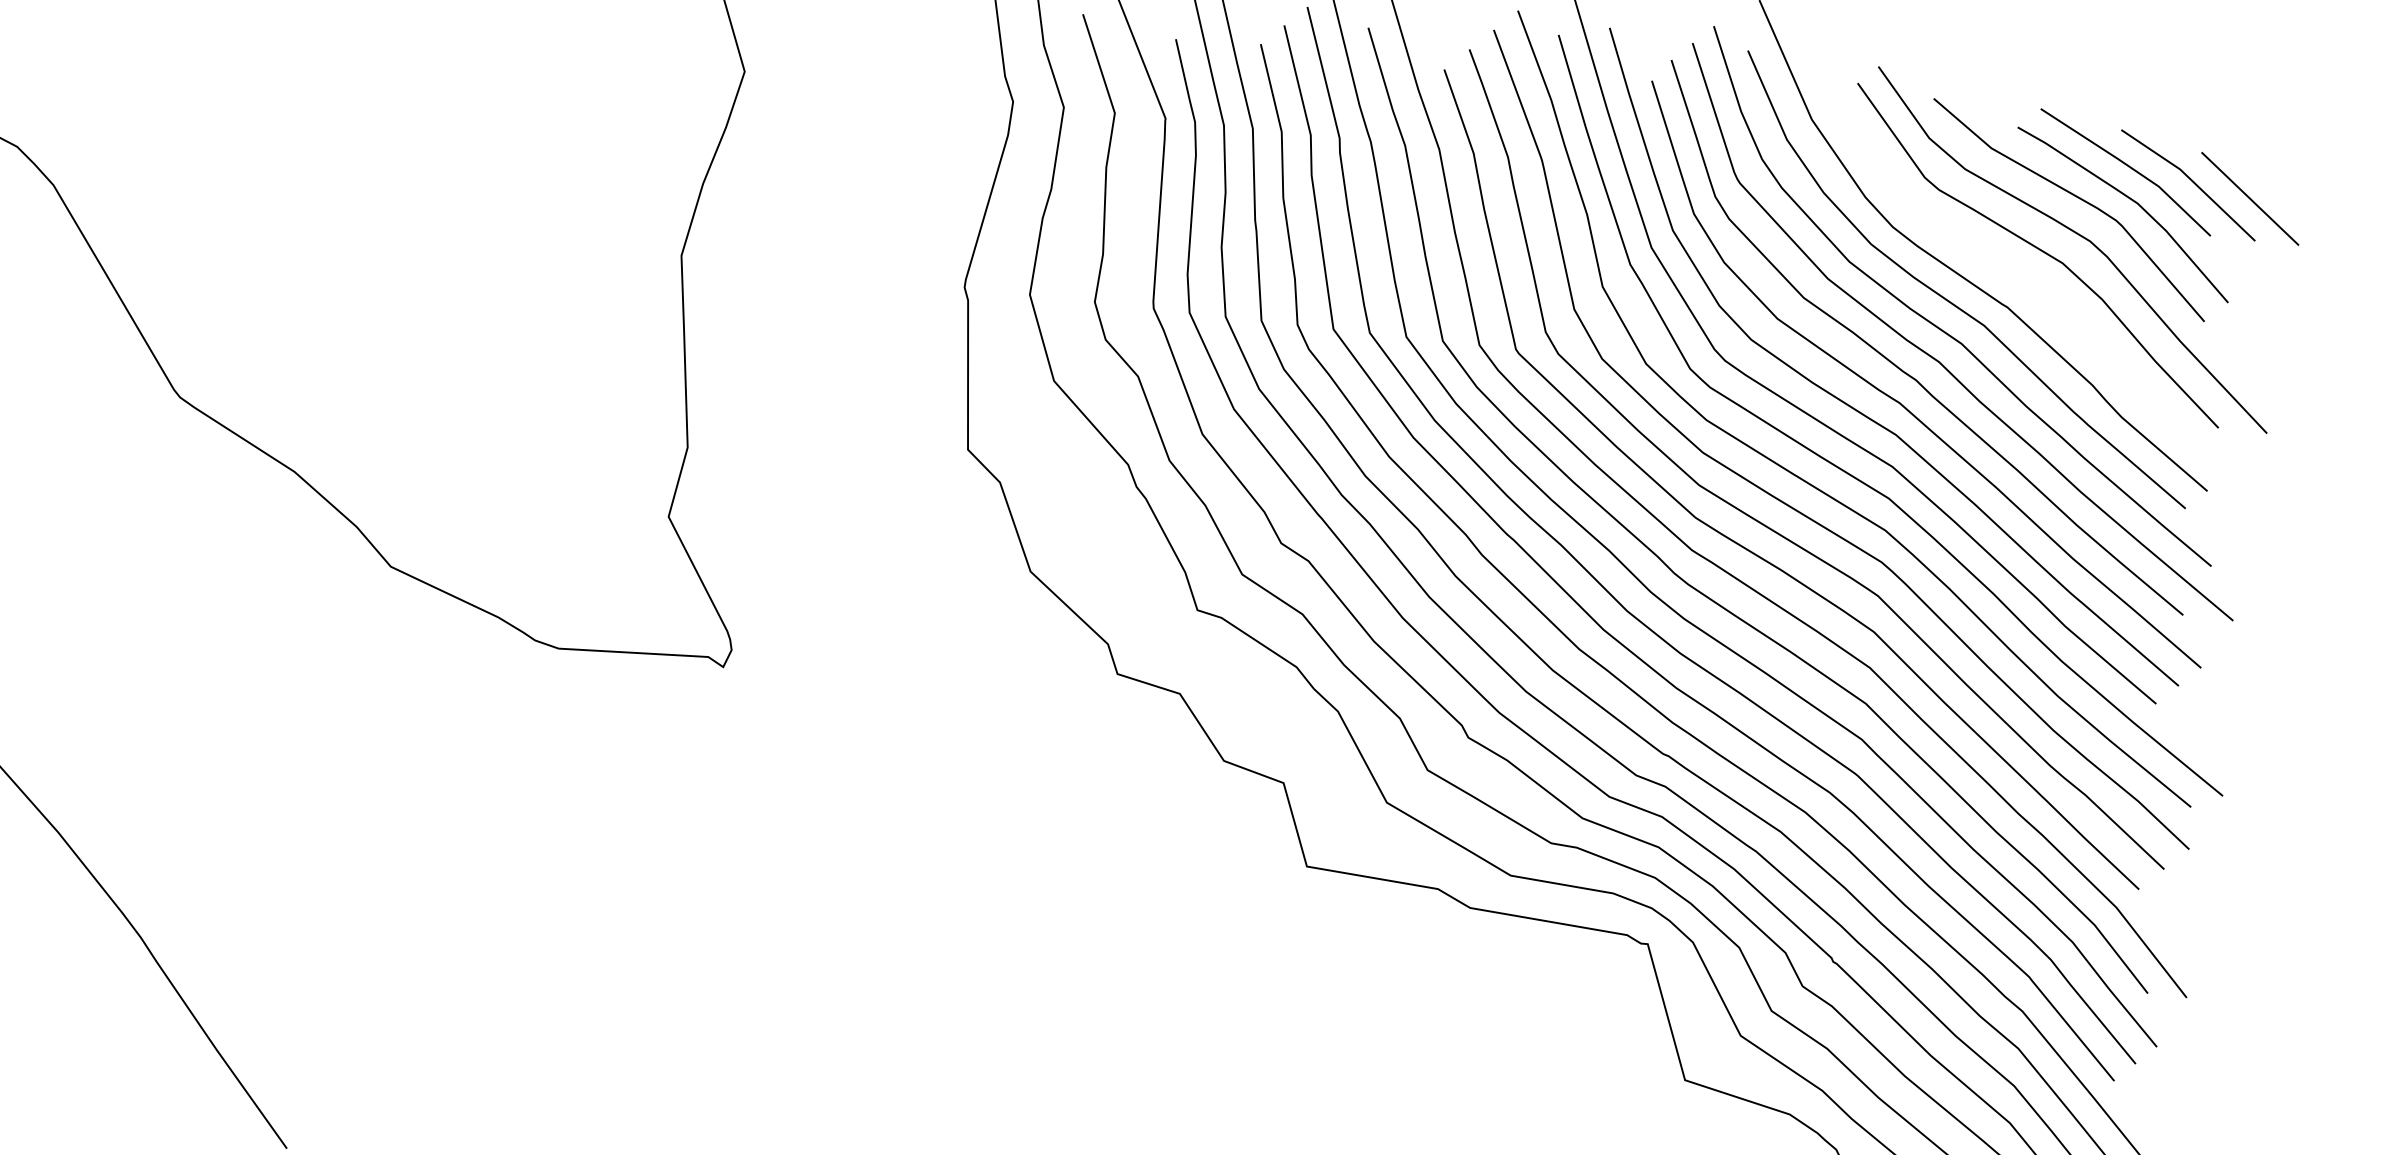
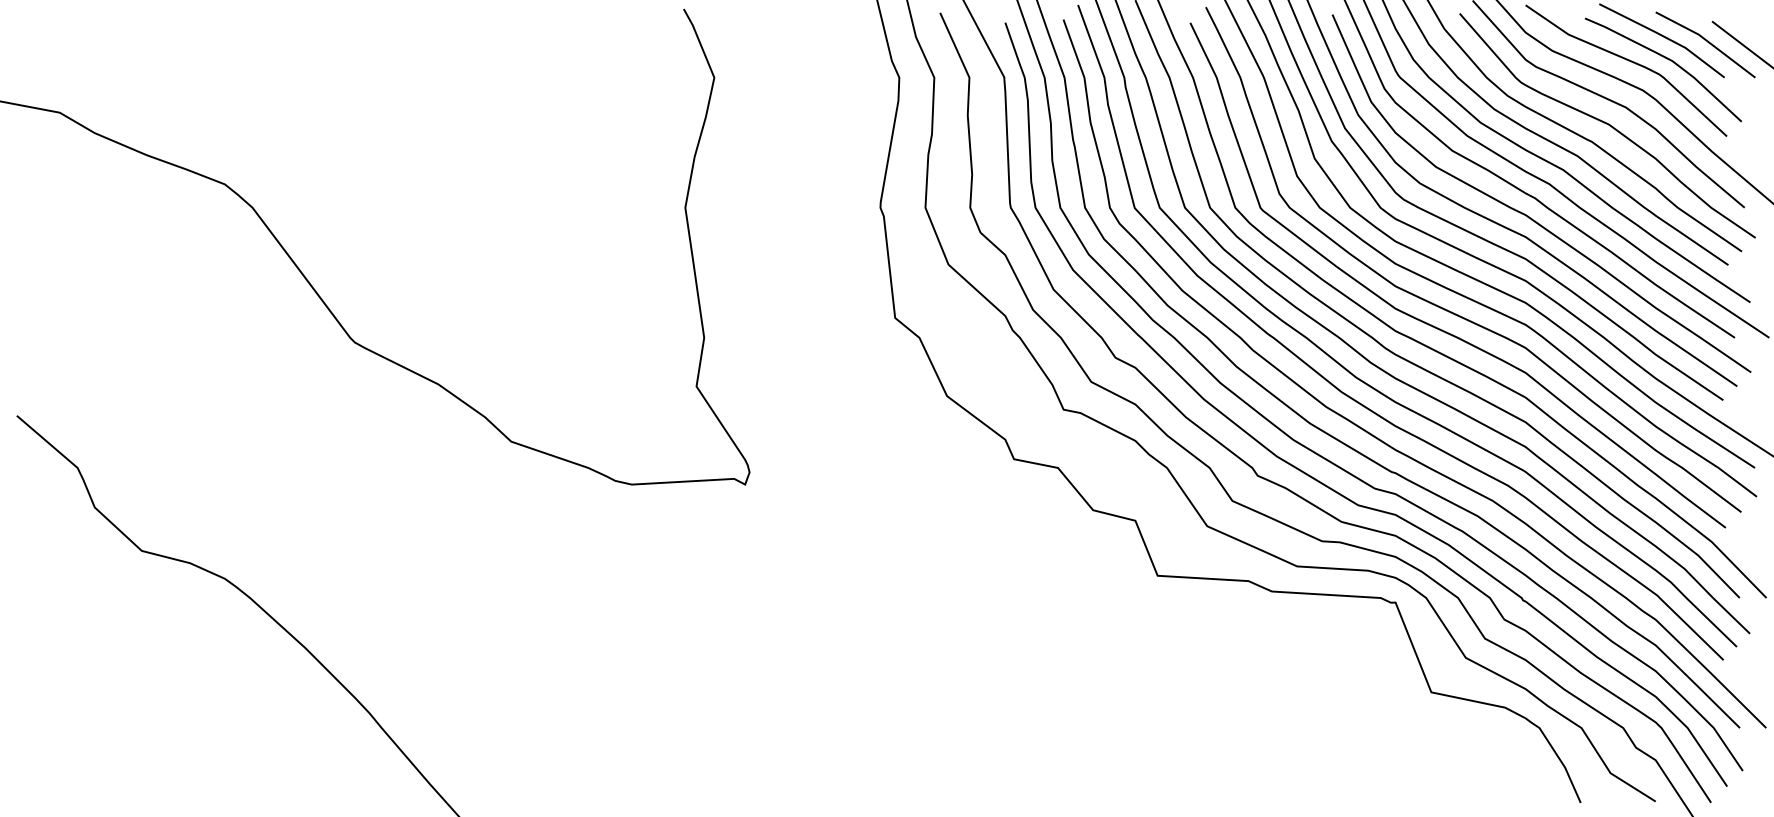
curve: (2033, 284) -> (1607, 124), added

